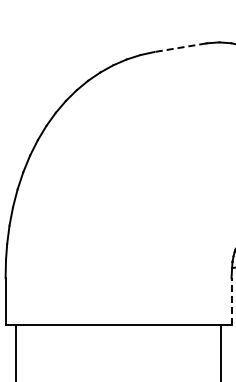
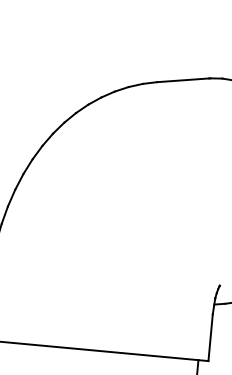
line: (179, 47) -> (182, 79), dashed -> solid
line: (231, 301) -> (210, 337), dashed -> solid

